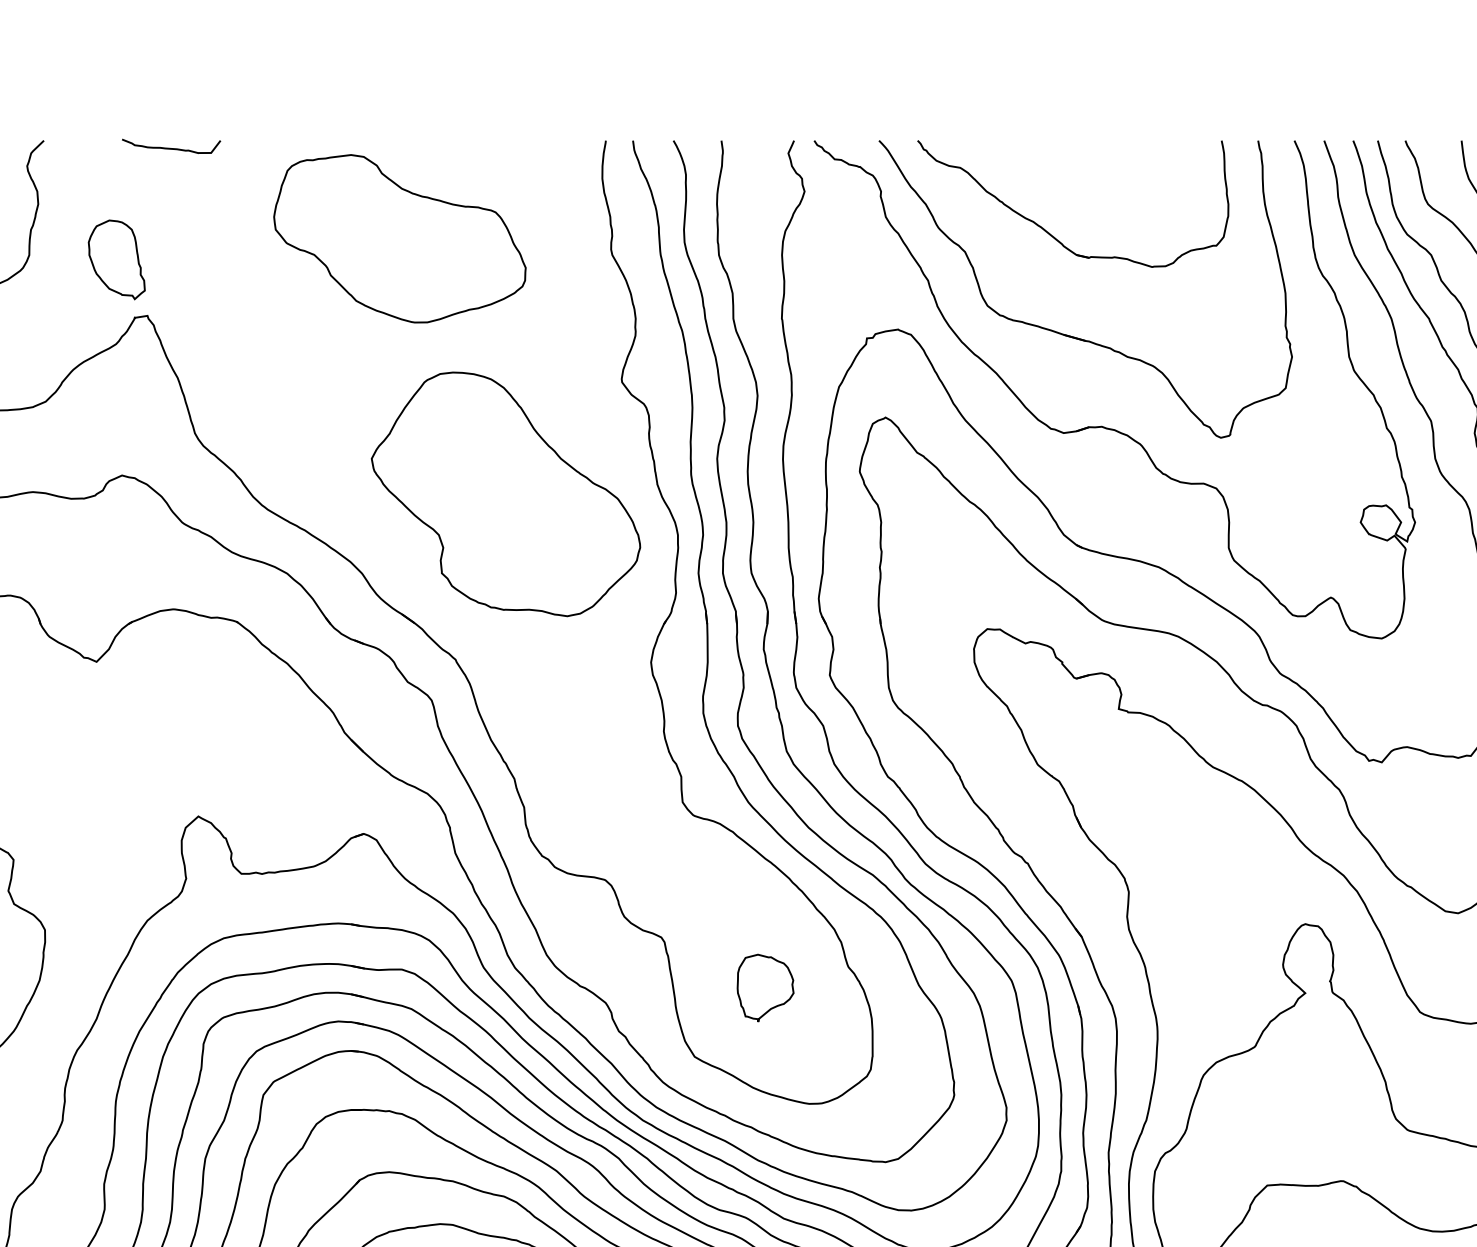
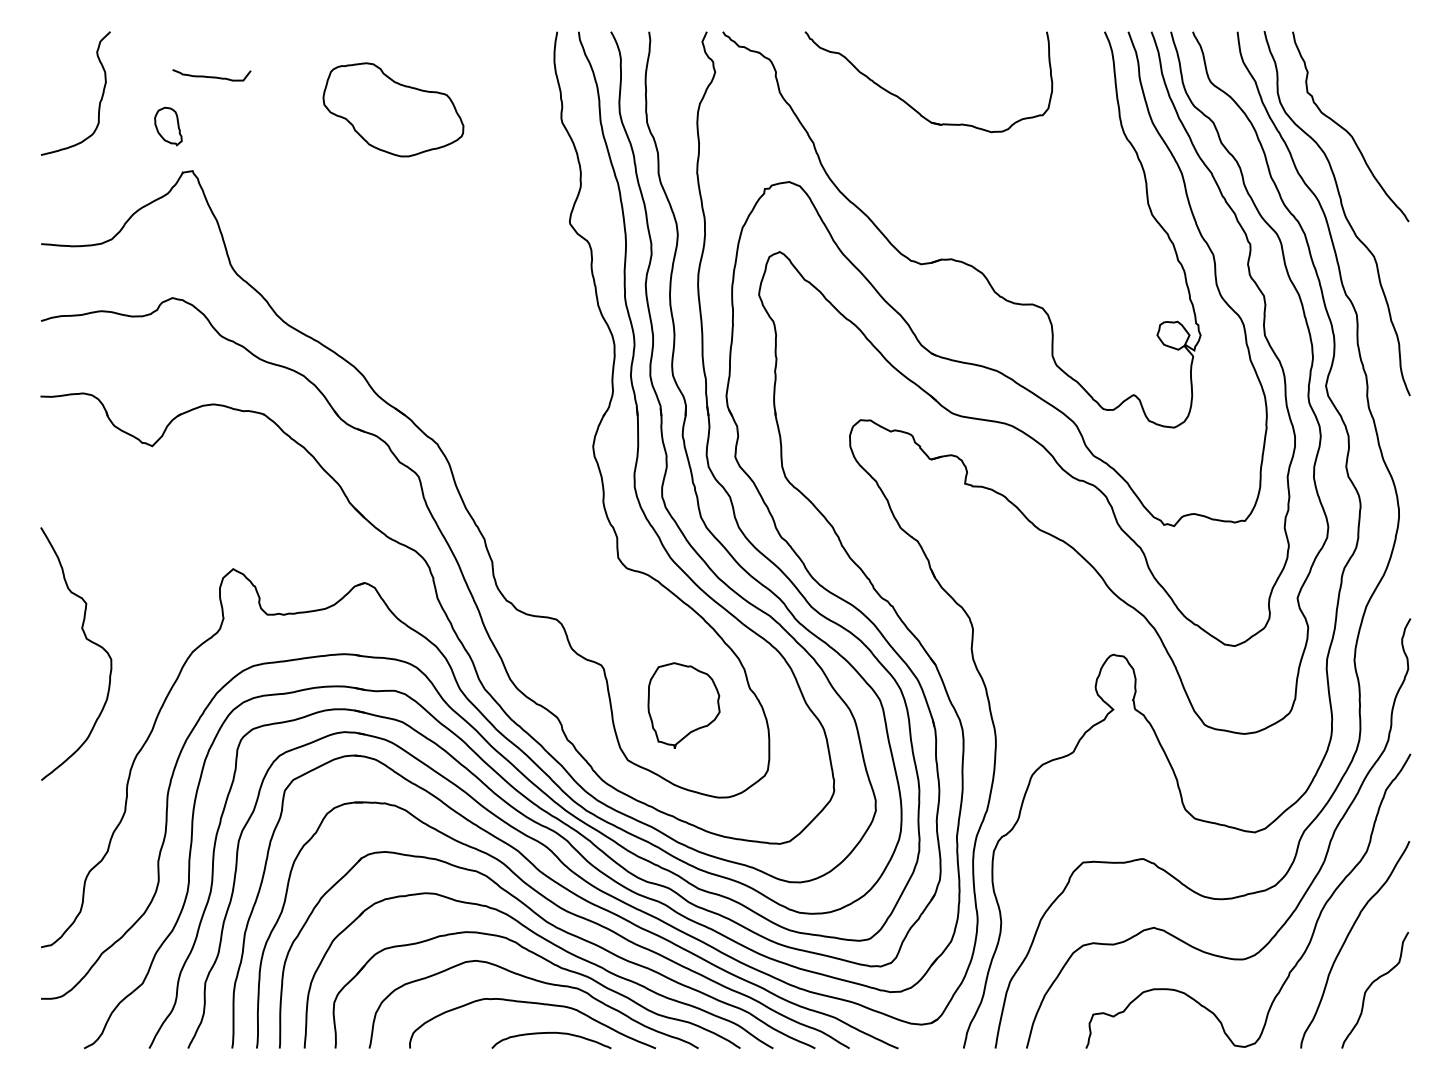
curve: (171, 147) -> (211, 76), moved
part: (399, 238) -> (393, 109), size x0.7
part: (116, 259) -> (168, 126), size x0.6
part: (1071, 335) -> (927, 186), removed
part: (505, 493) -> (477, 312), removed
part: (765, 987) -> (684, 705), size x1.6

